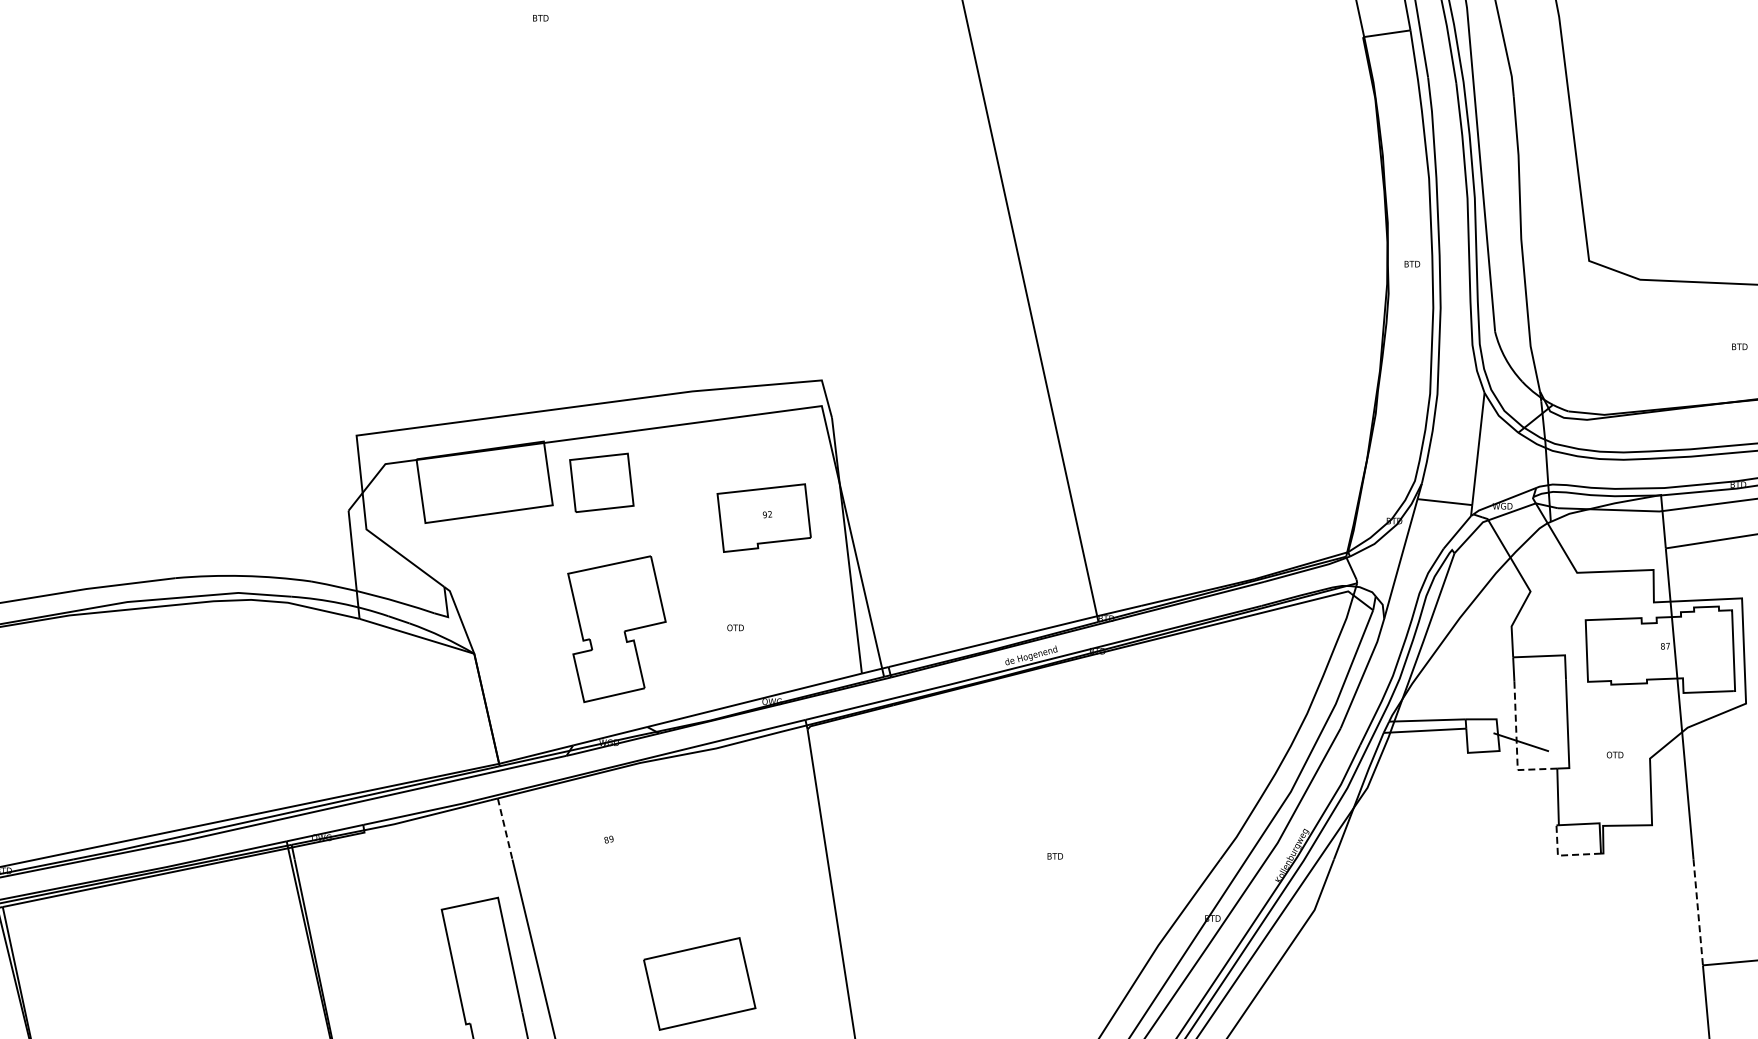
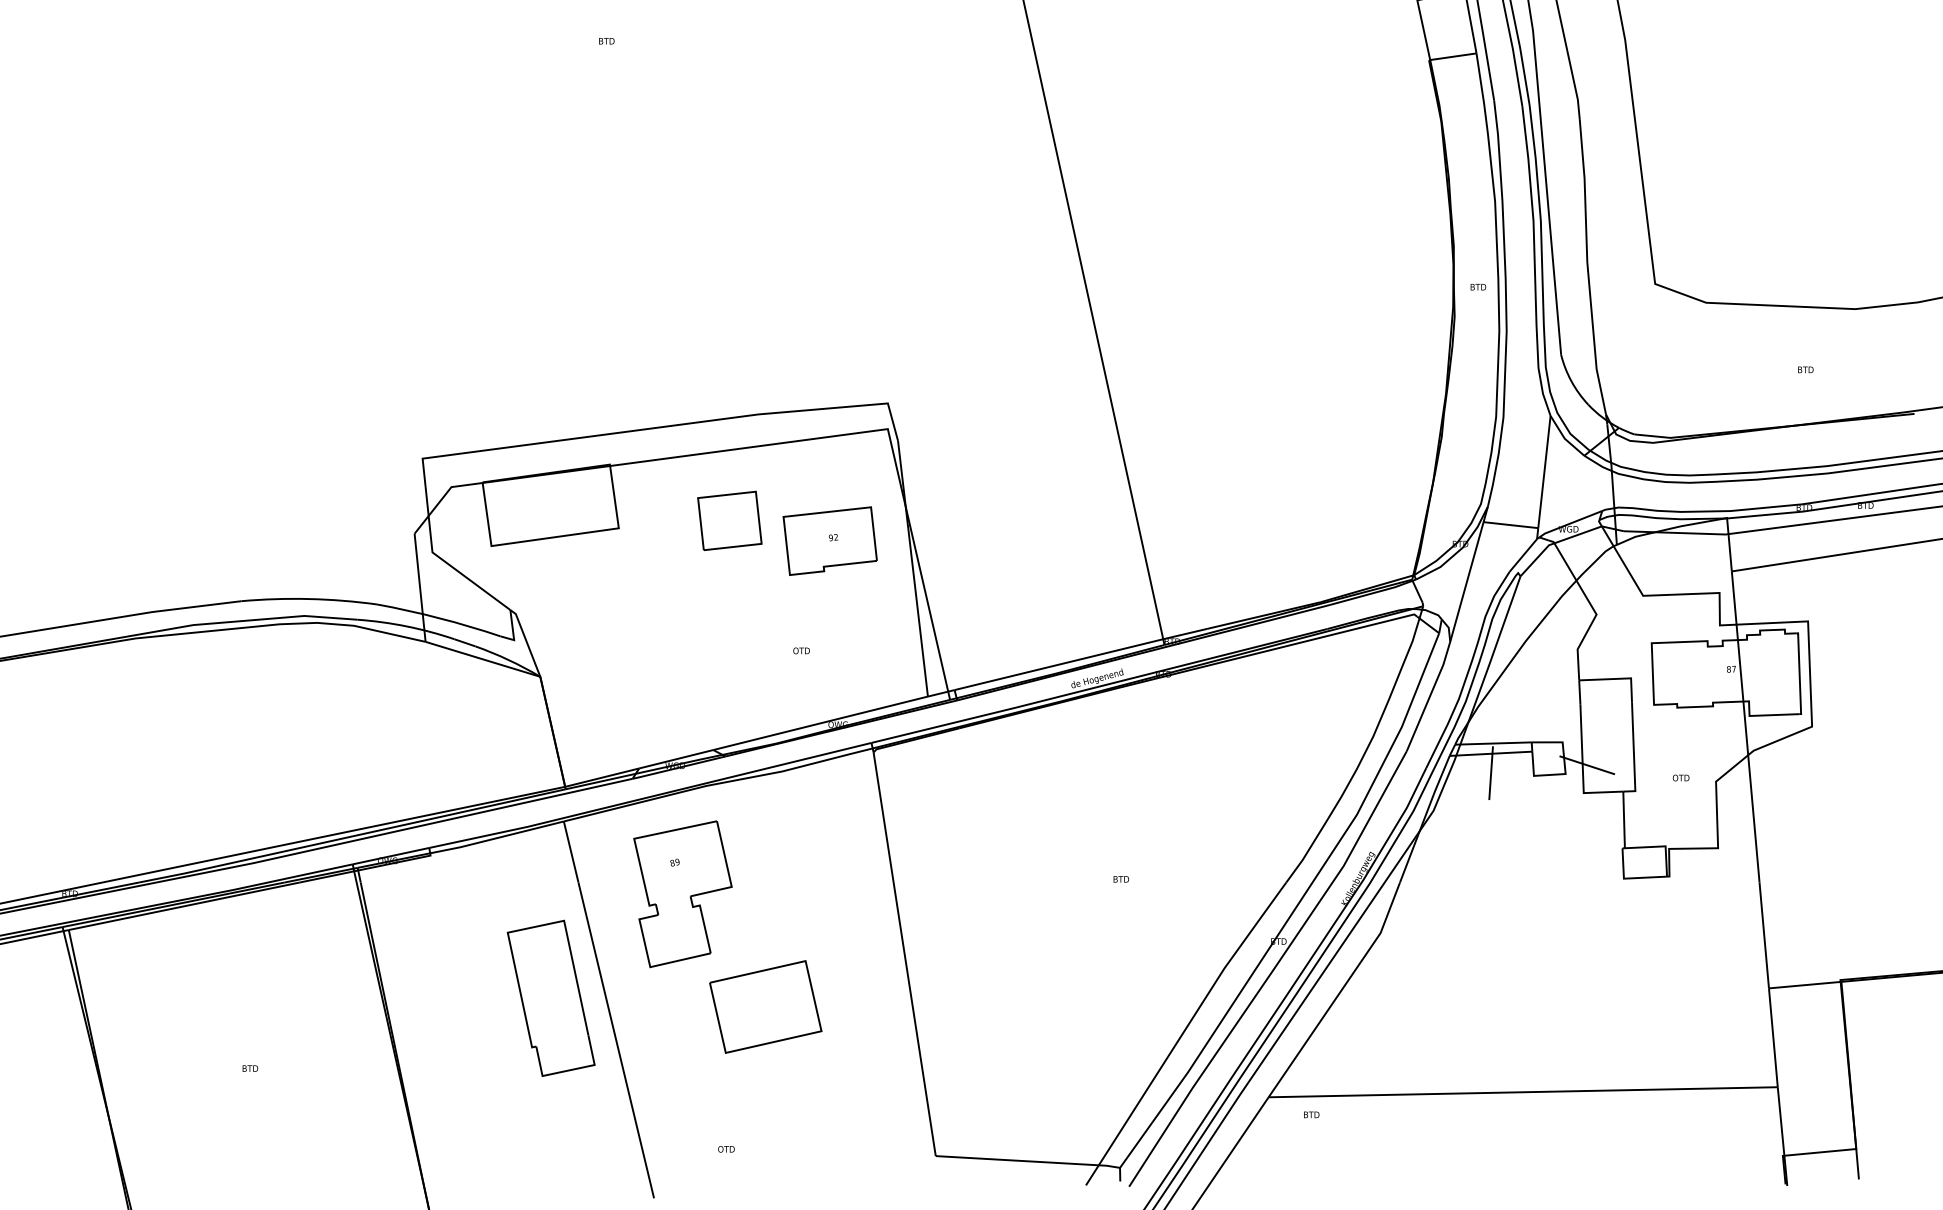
part: (601, 482) -> (729, 520), moved
part: (616, 629) -> (682, 894), moved
line: (1516, 746) -> (1582, 769), dashed -> solid
line: (1424, 750) -> (1490, 773), added
line: (505, 829) -> (571, 852), dashed -> solid
line: (1563, 855) -> (1629, 878), dashed -> solid
line: (1698, 912) -> (1764, 935), dashed -> solid

